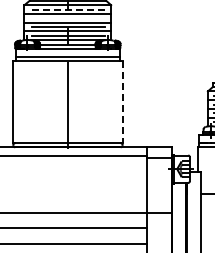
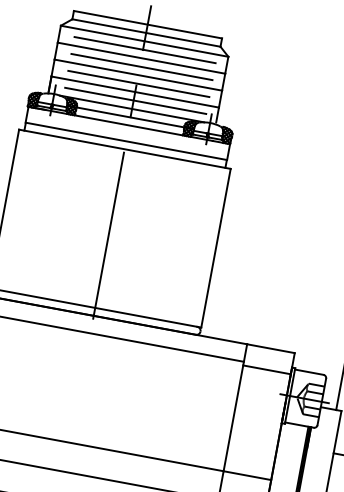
line: (68, 9) -> (144, 49), dashed -> solid
line: (68, 18) -> (141, 67), added
line: (122, 102) -> (215, 248), dashed -> solid

